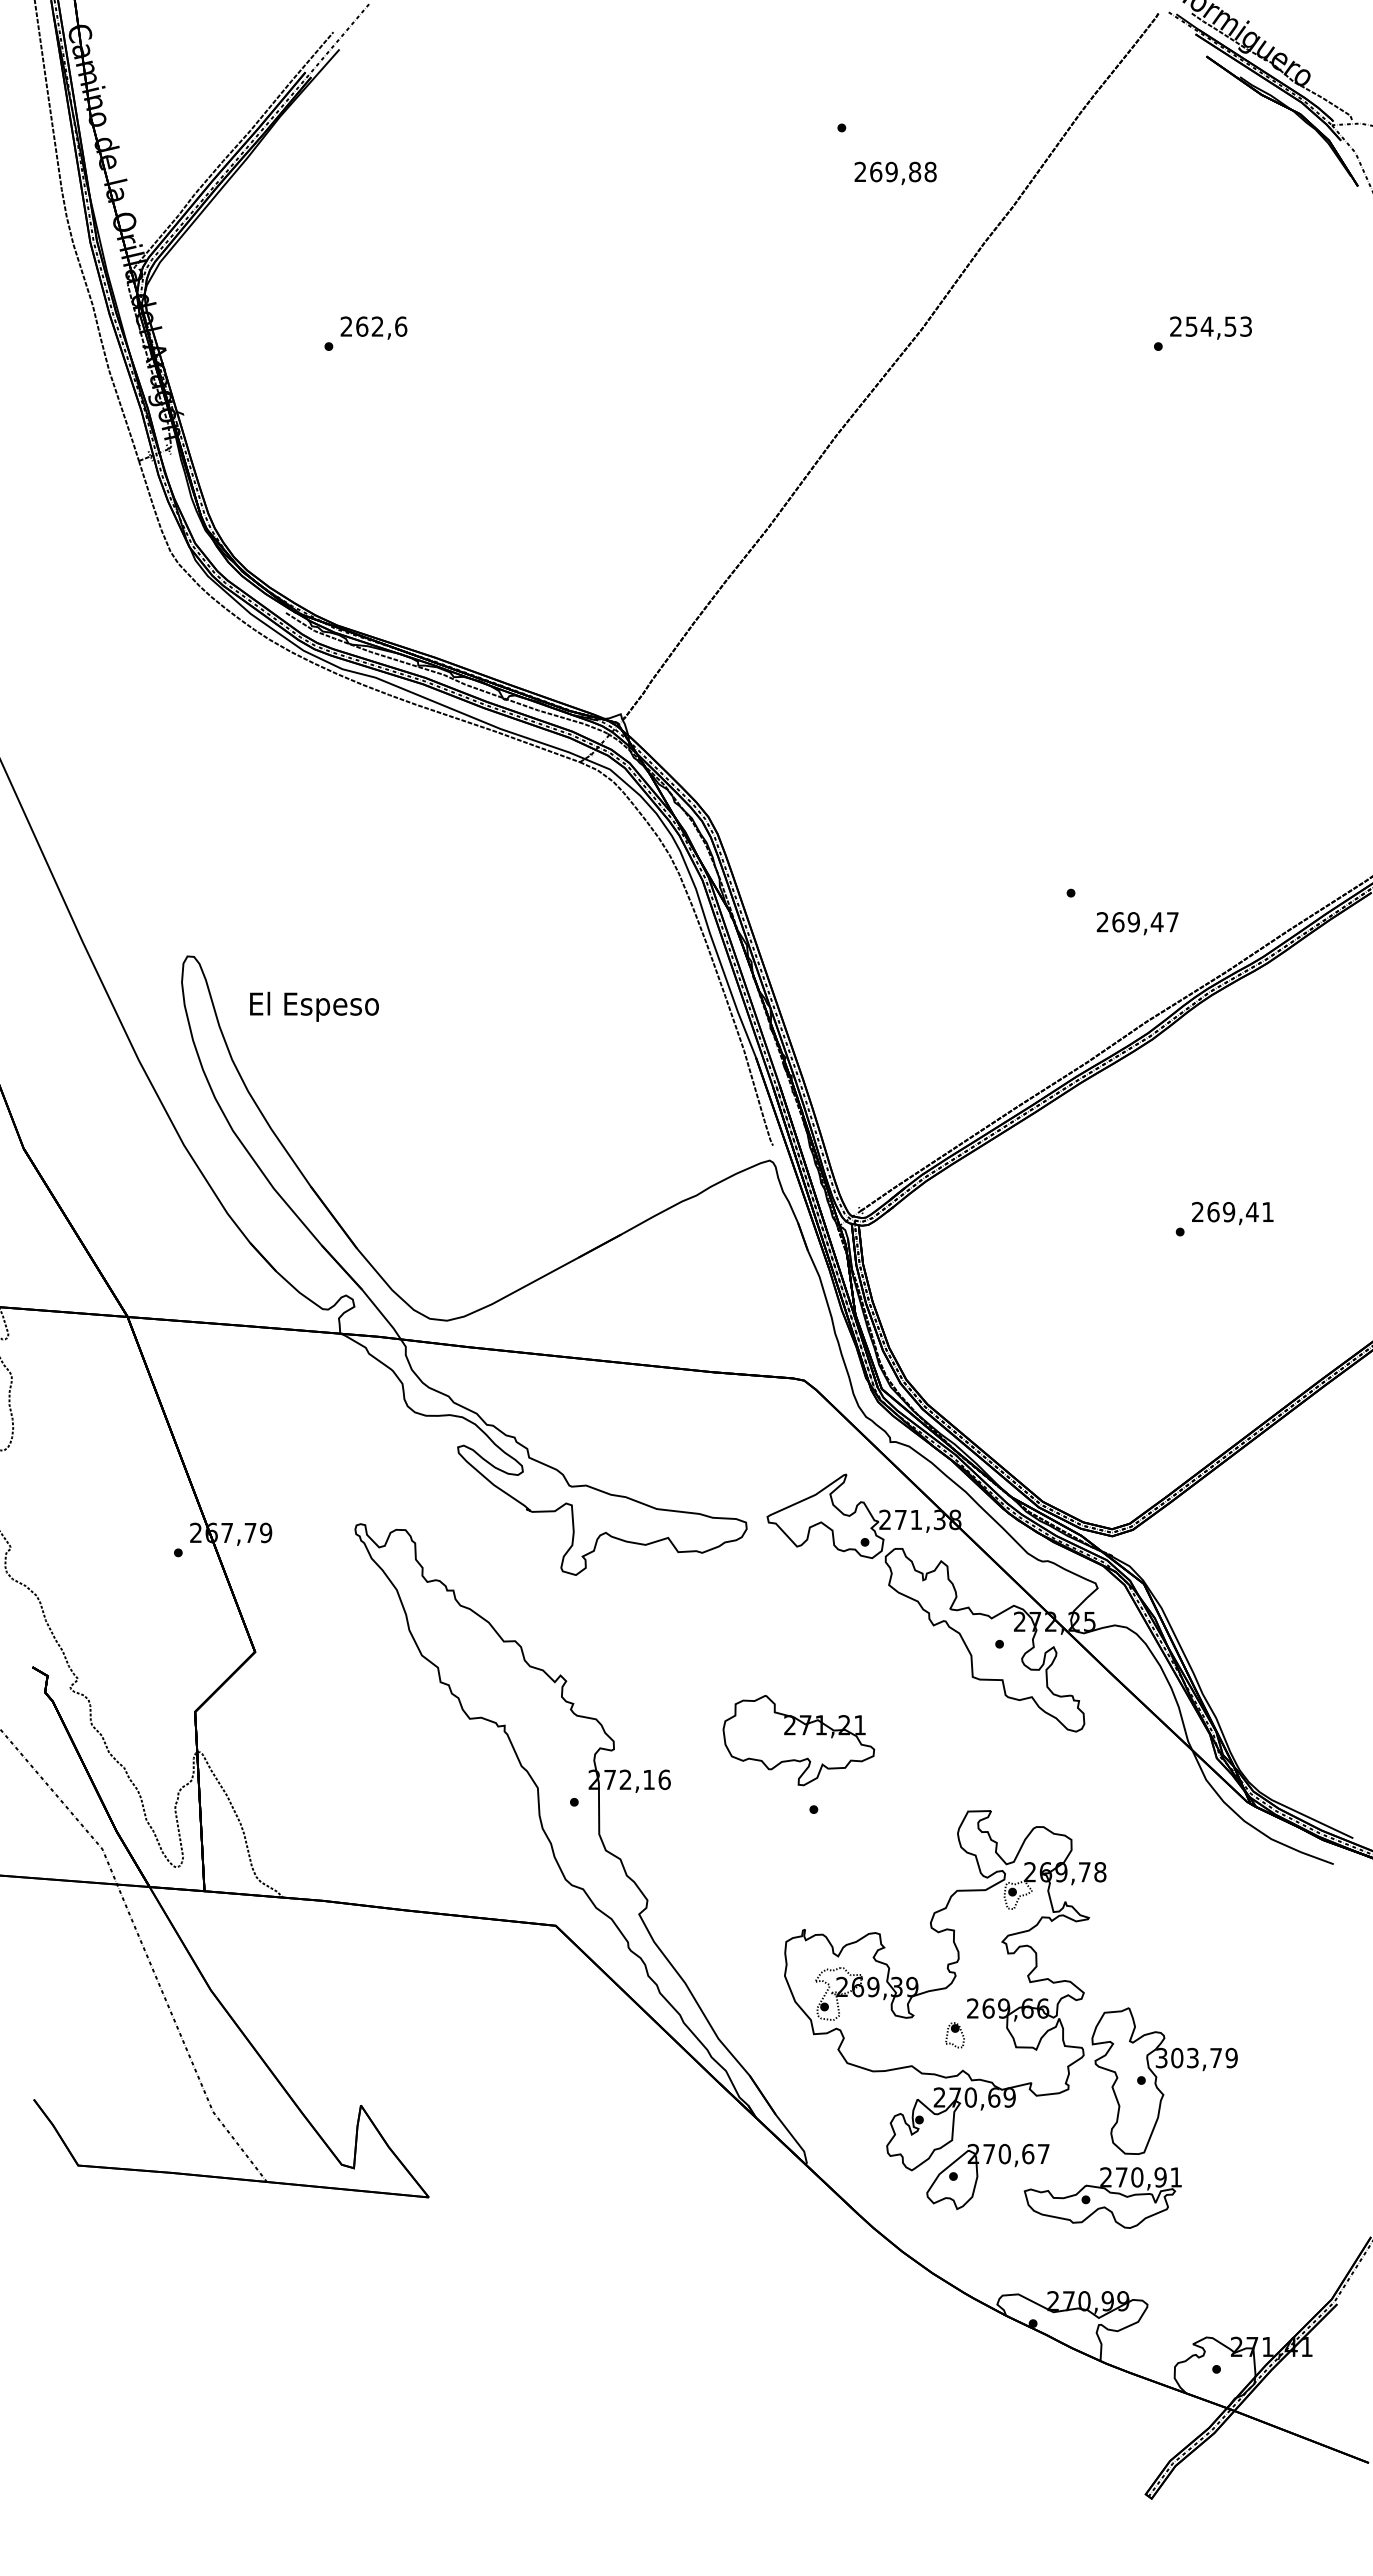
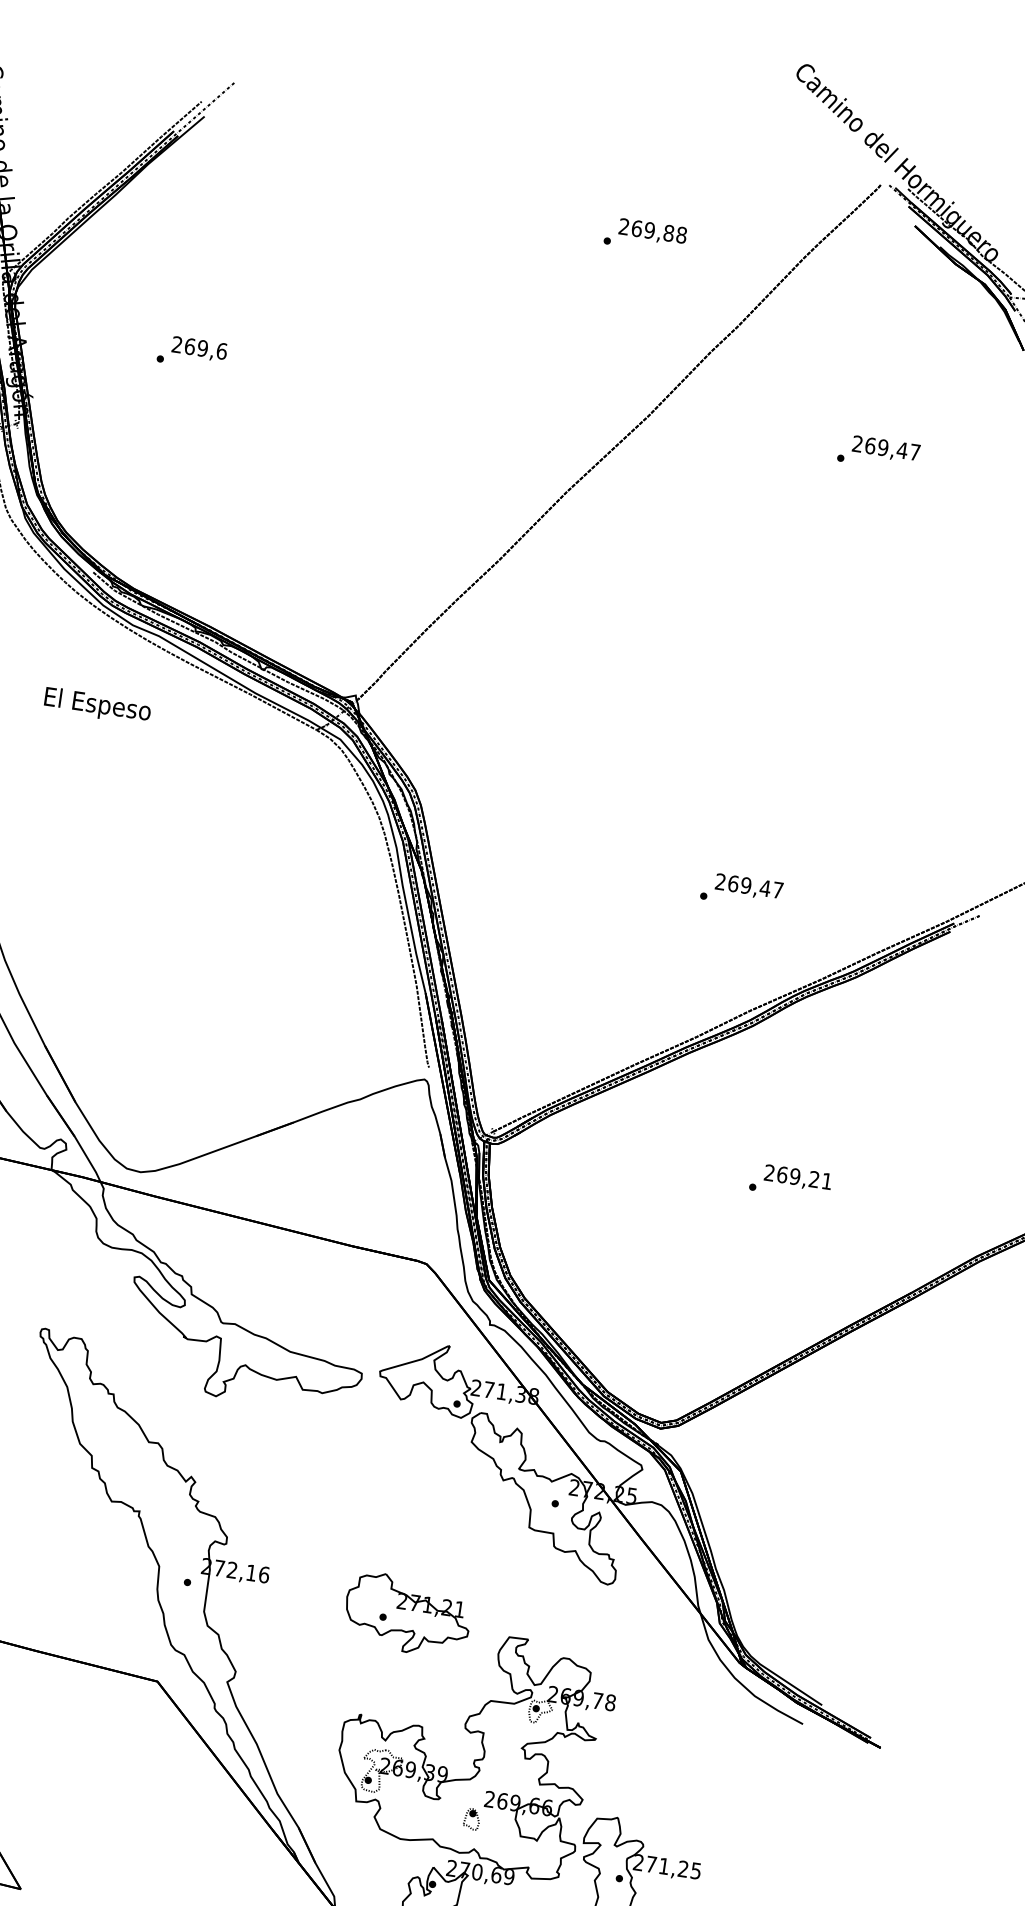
text: (895, 173) -> (652, 232), moved
text: (377, 326) -> (202, 348), 262,6 -> 269,6
text: (1218, 326) -> (892, 448), 254,53 -> 269,47
text: (1137, 923) -> (749, 887), moved
text: (314, 1006) -> (97, 705), moved
text: (1251, 1211) -> (813, 1178), 269,41 -> 269,21
part: (798, 1740) -> (407, 1614), moved
text: (1196, 2057) -> (667, 1866), 303,79 -> 271,25

